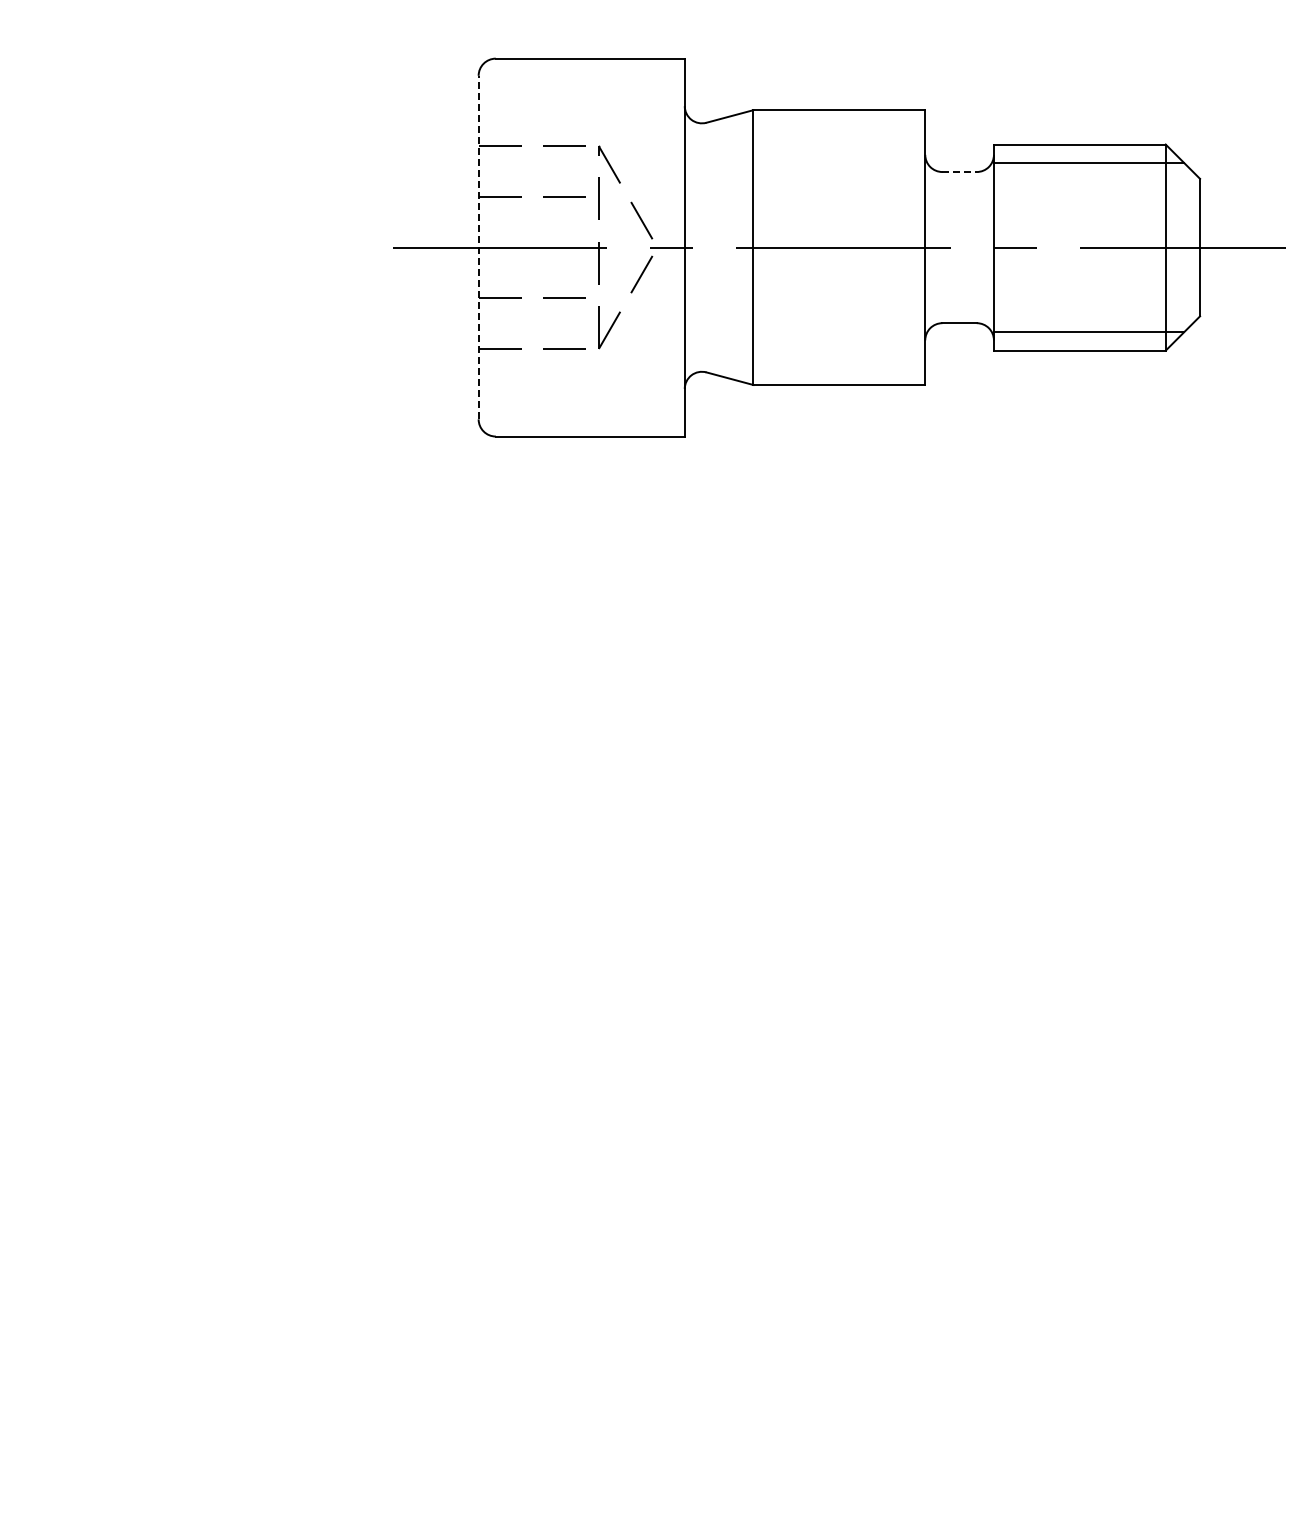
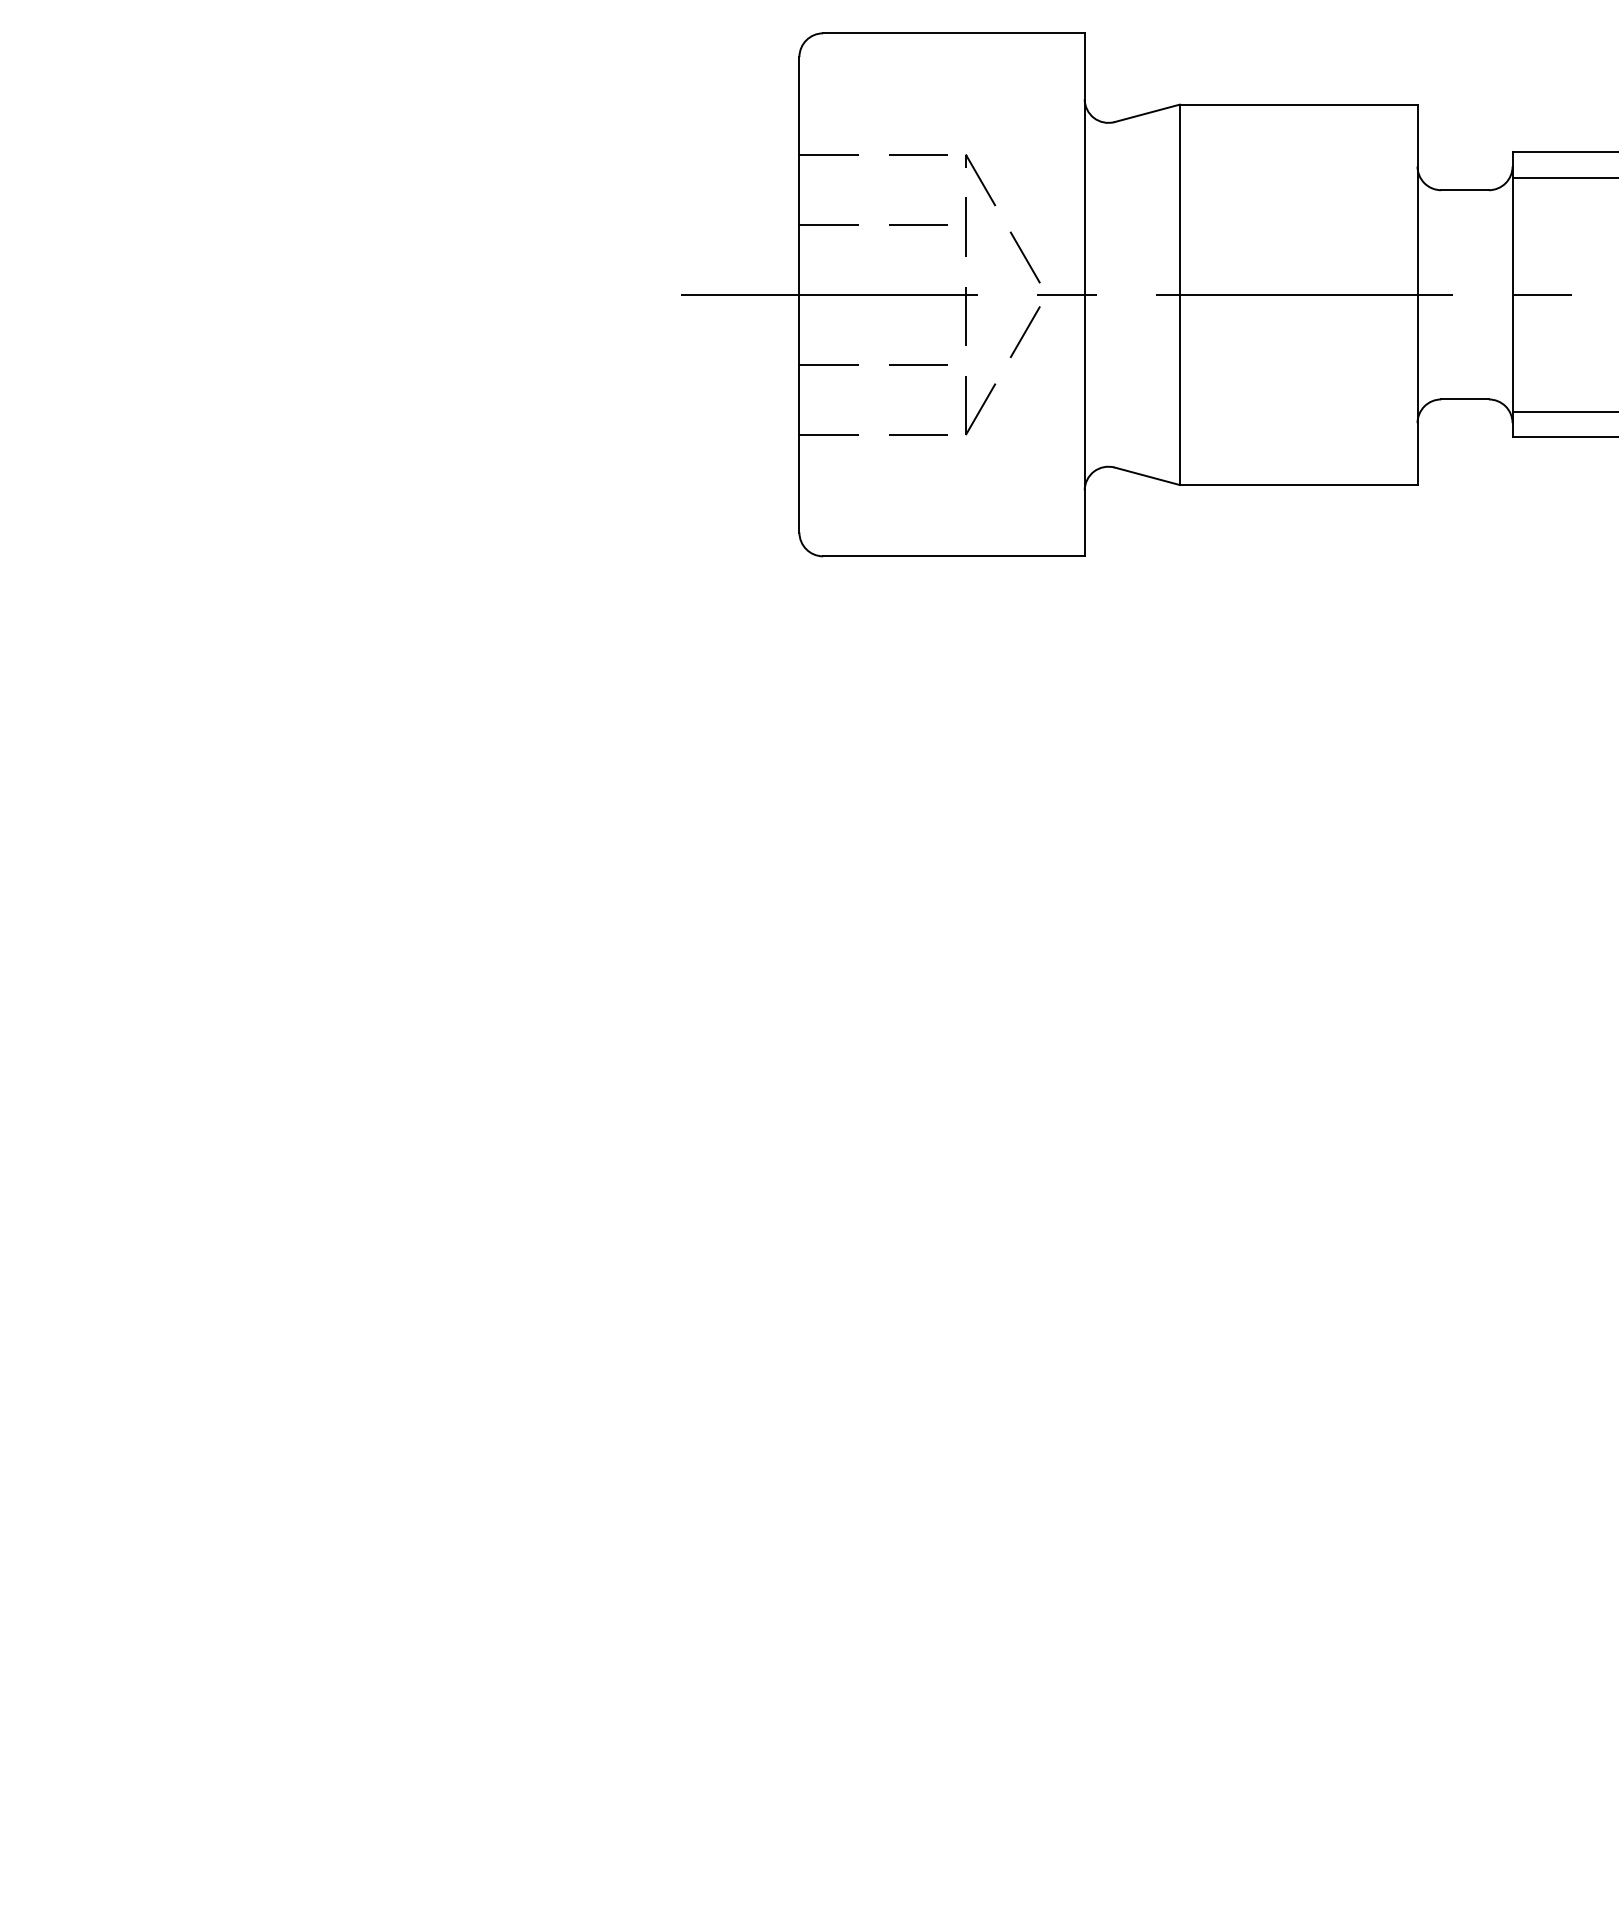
line: (960, 172) -> (1466, 190), dashed -> solid
line: (478, 247) -> (799, 294), dashed -> solid

